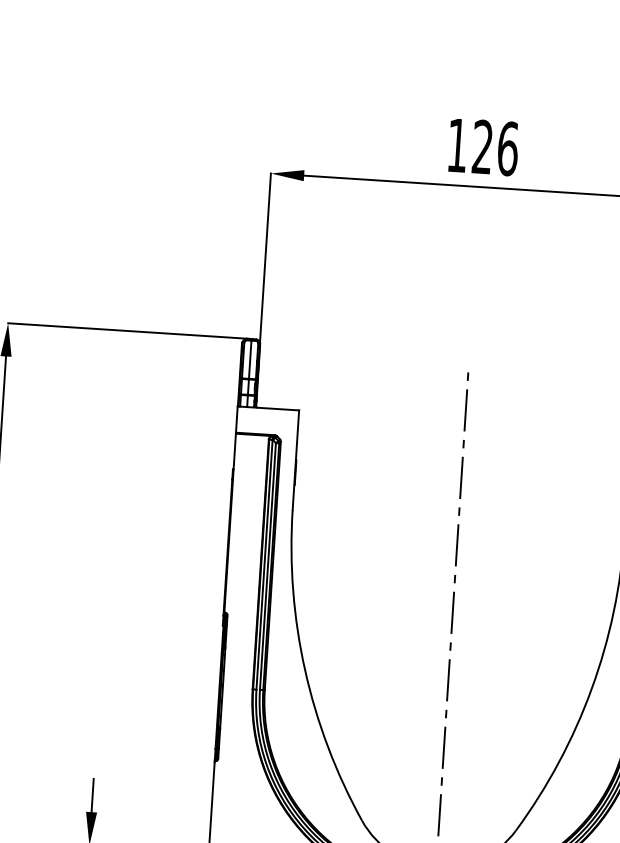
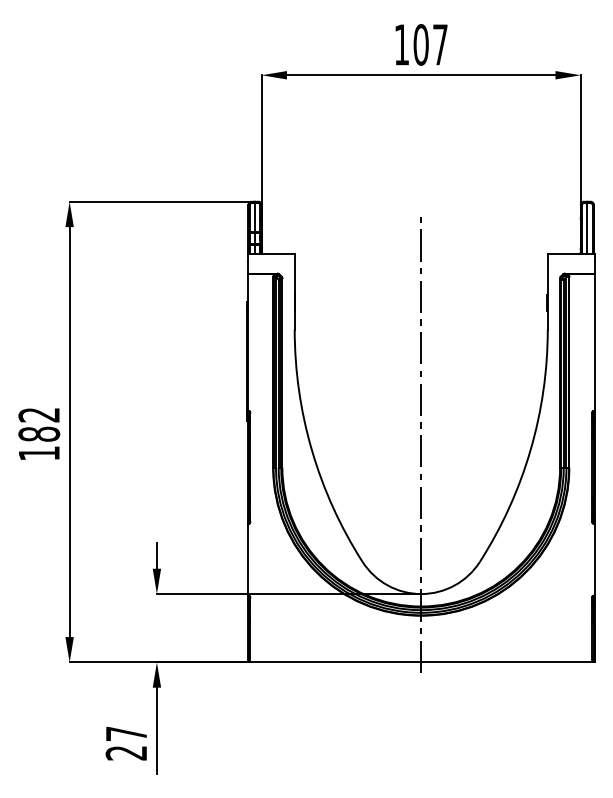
text: (495, 147) -> (430, 44), 126 -> 107

